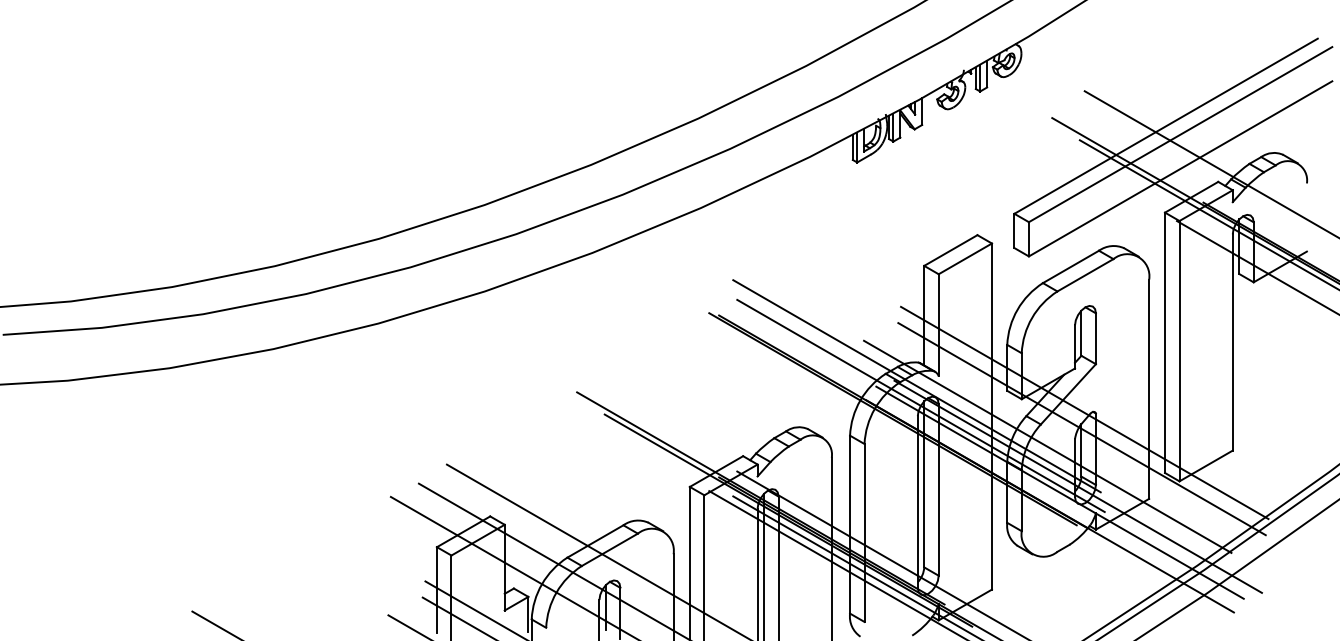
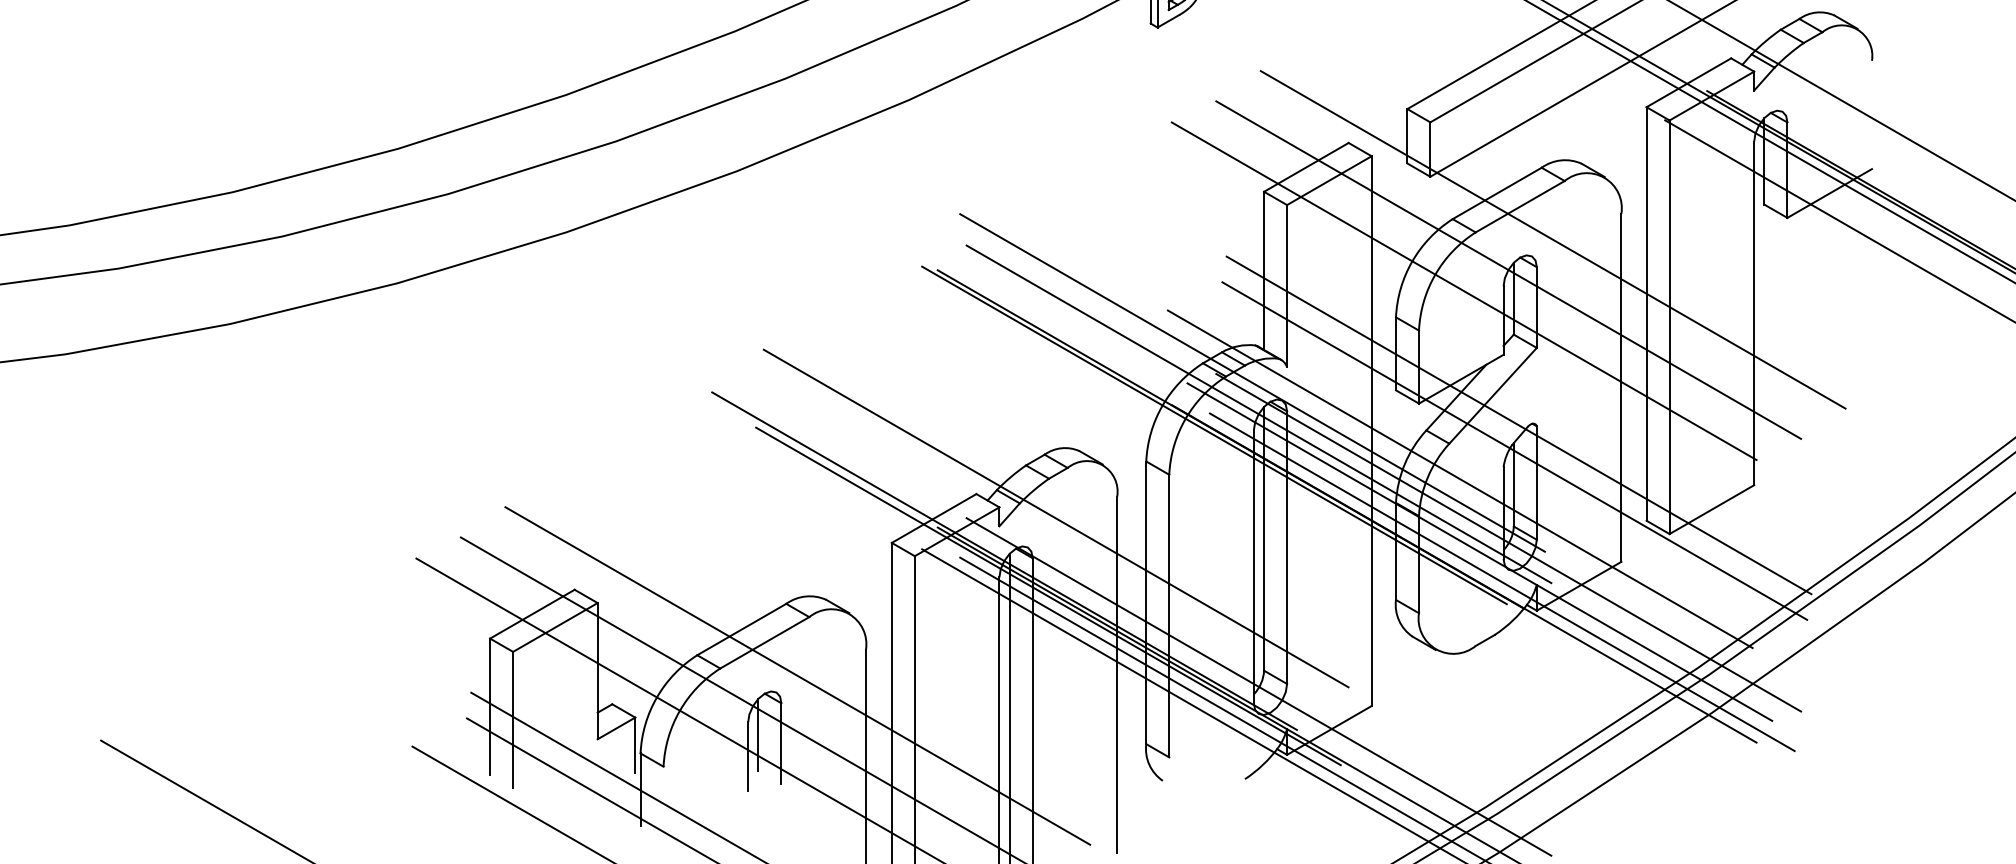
line: (1105, 295) -> (1552, 238), added
line: (1077, 314) -> (1507, 269), added
line: (1049, 328) -> (1463, 291), added
line: (792, 471) -> (1054, 518), added
line: (1073, 511) -> (1501, 581), added

